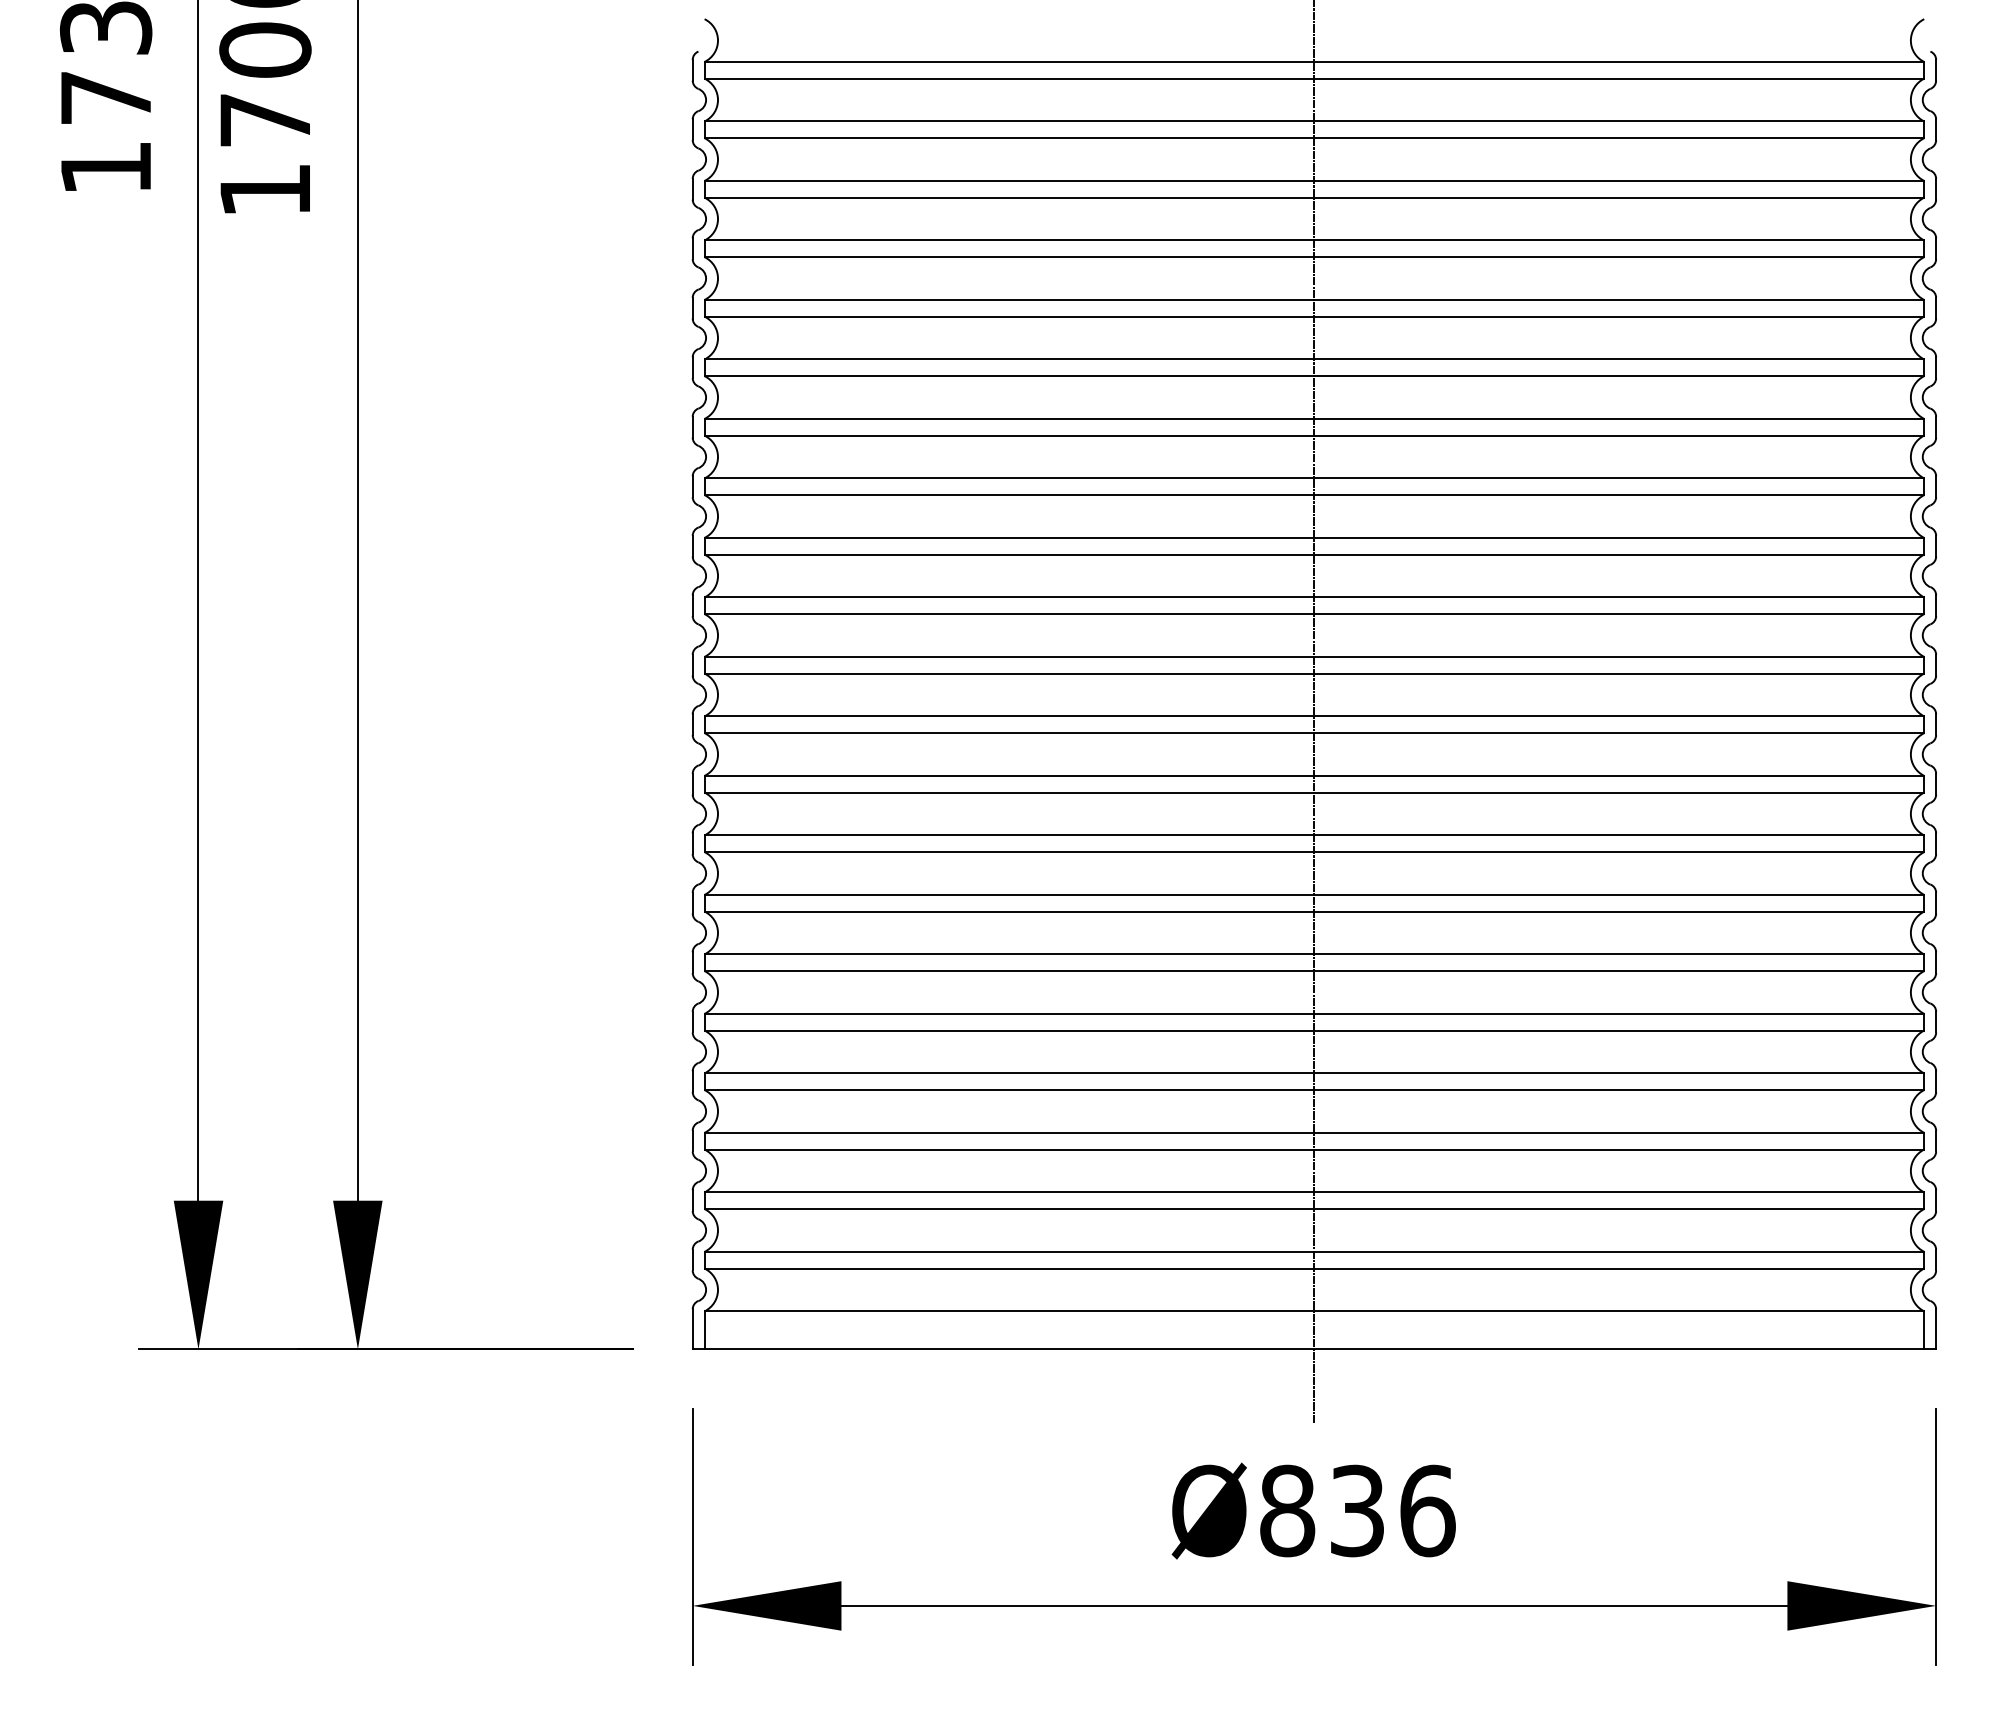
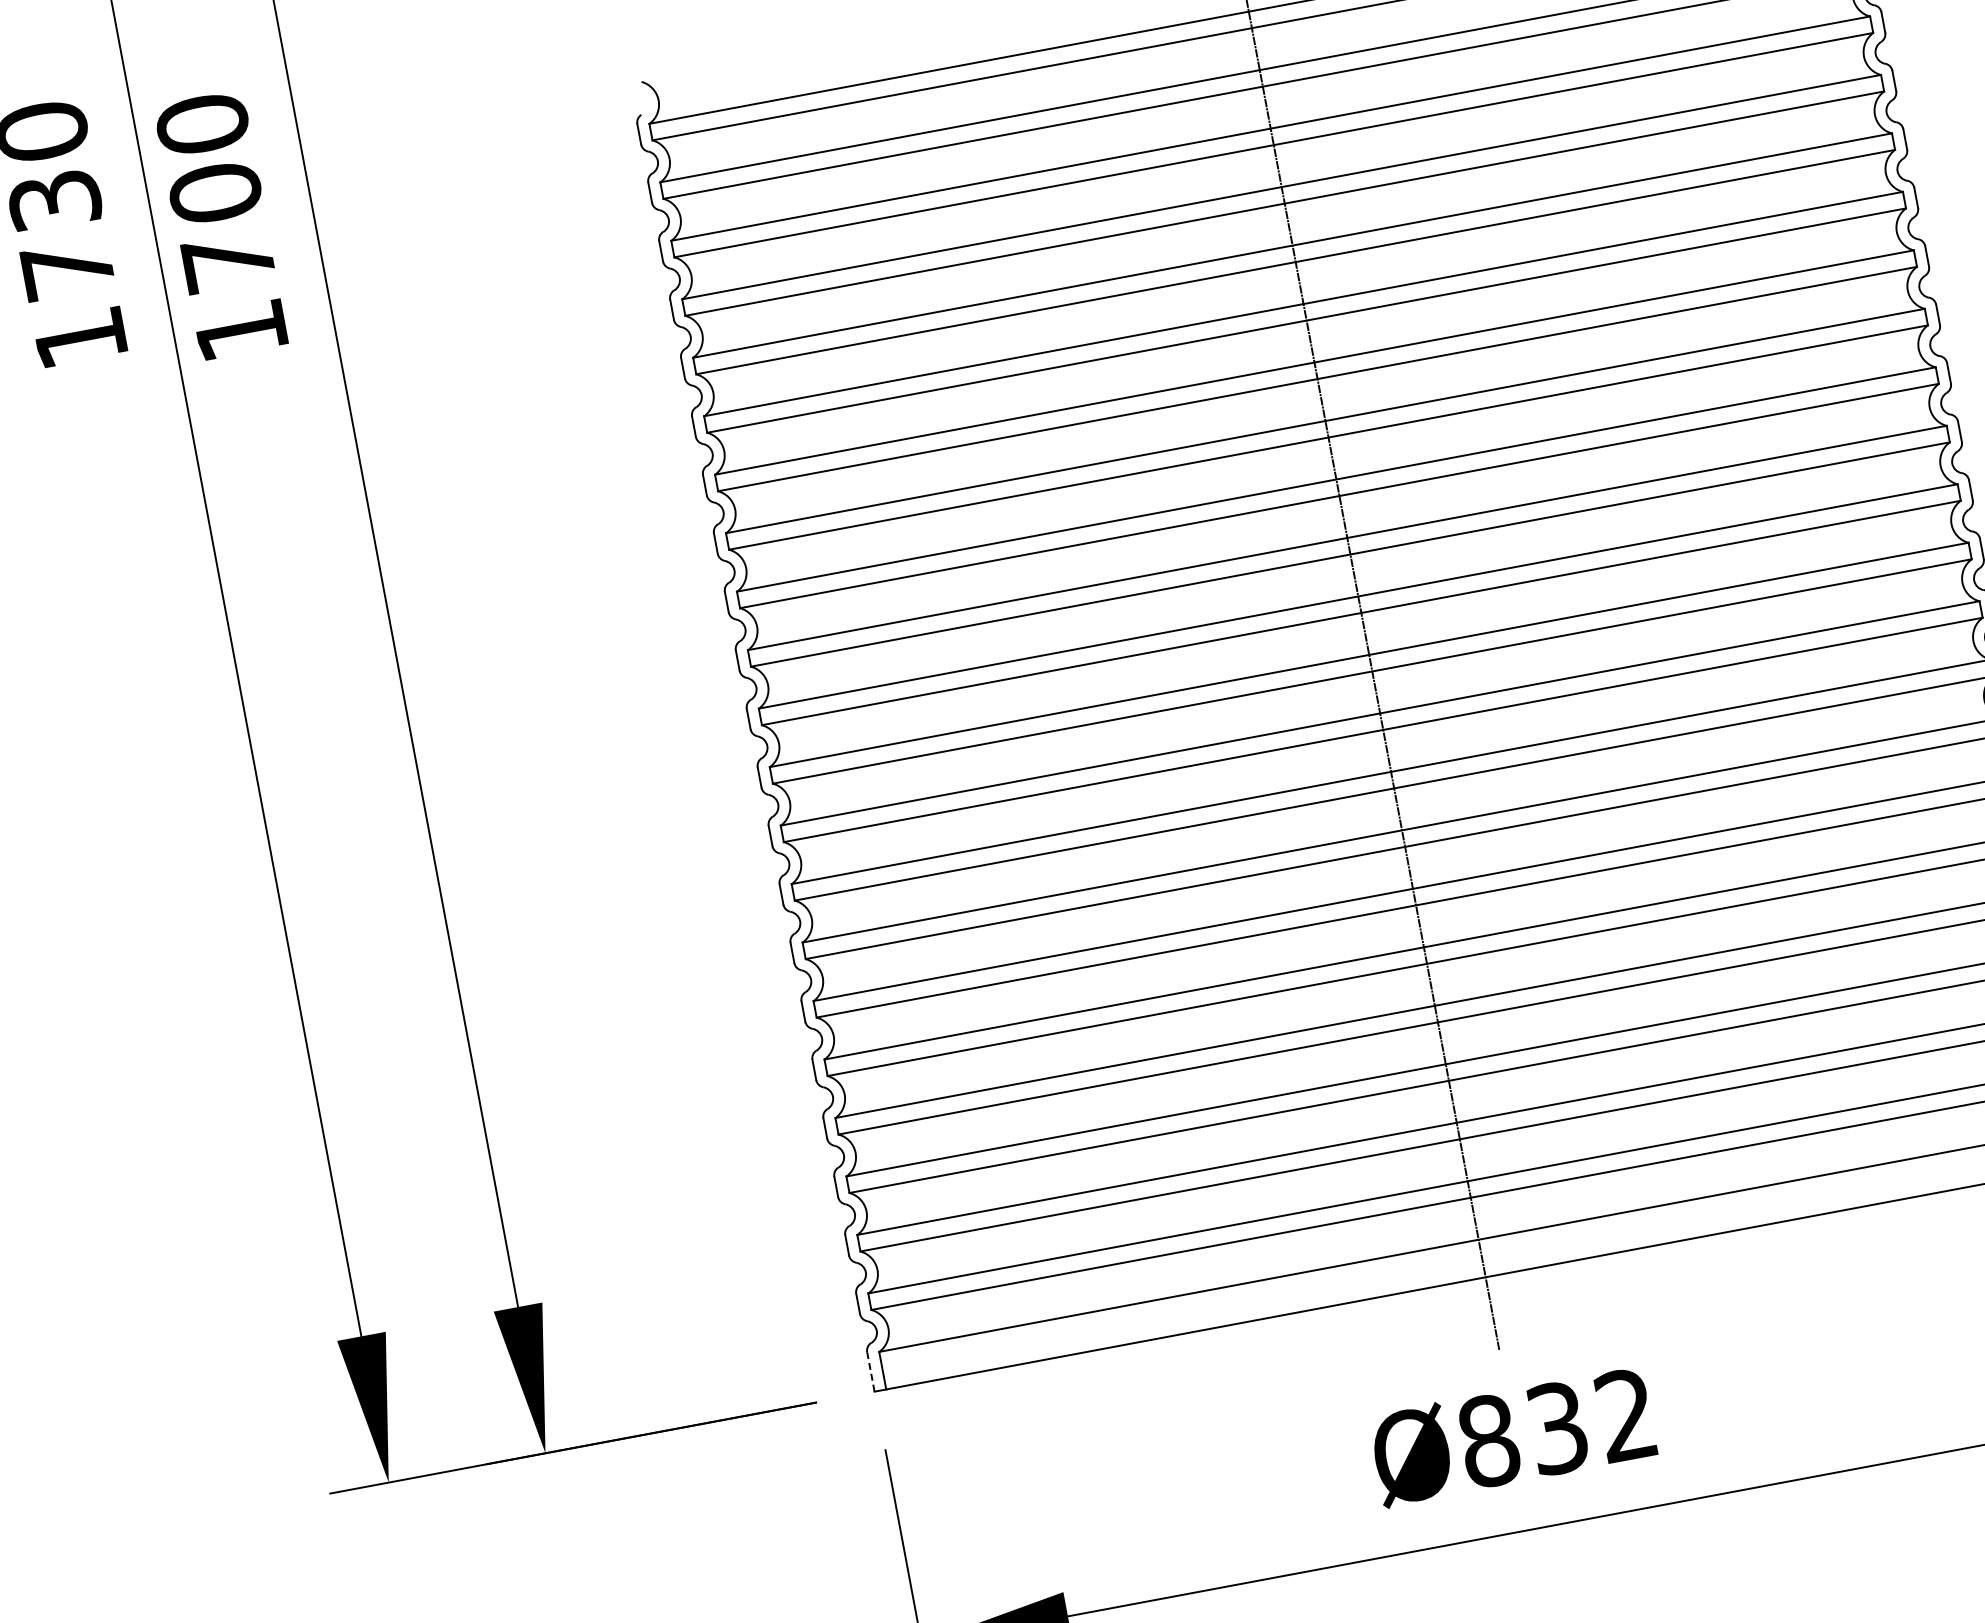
line: (692, 1329) -> (870, 1372), solid -> dashed
text: (1427, 1510) -> (1626, 1414), Ø836 -> Ø832

